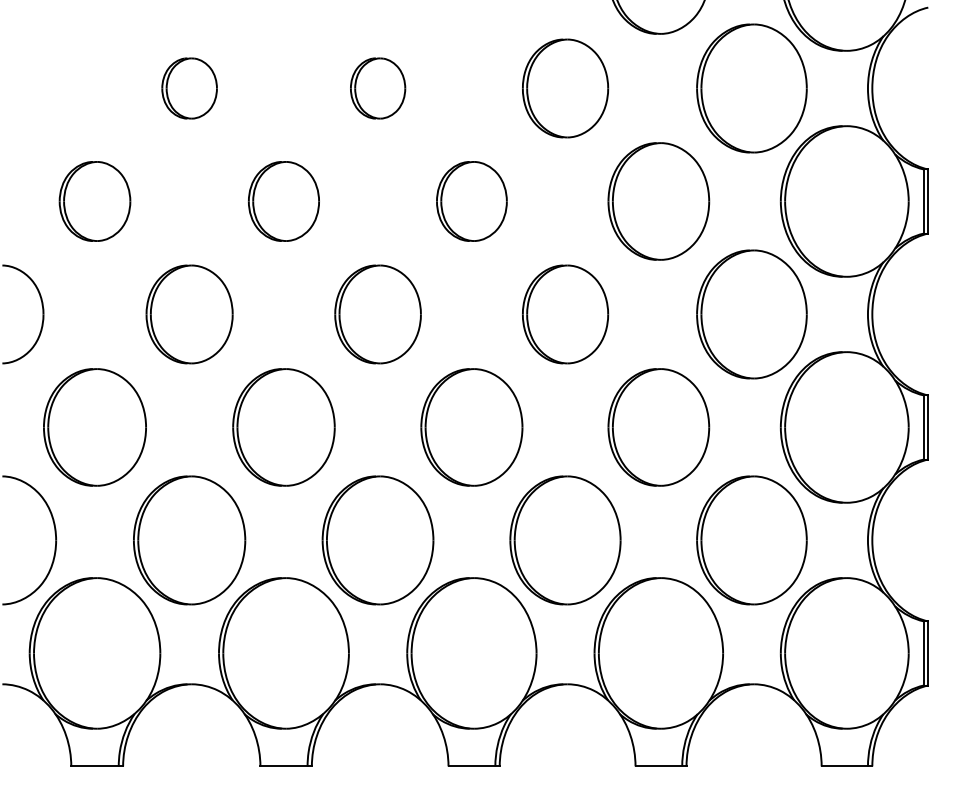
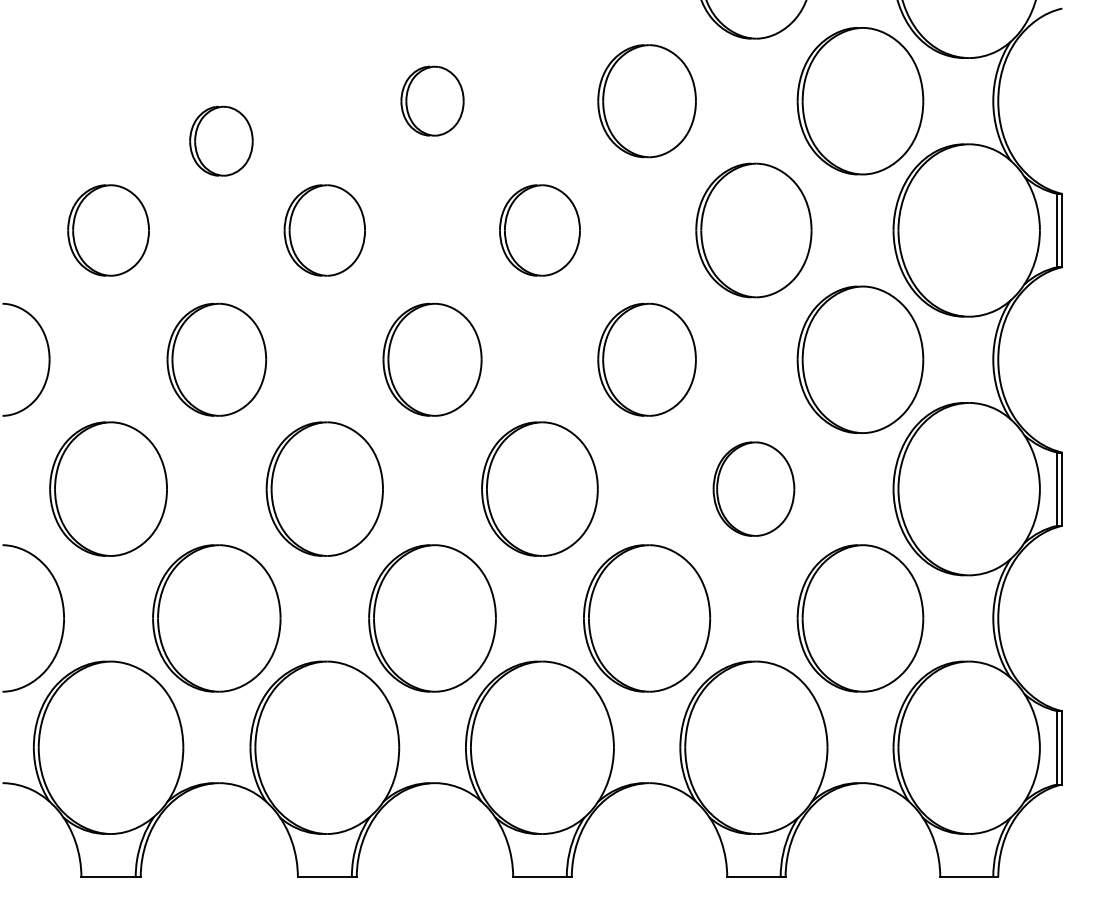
part: (189, 88) -> (221, 141), moved
part: (658, 427) -> (753, 489), size x0.7

